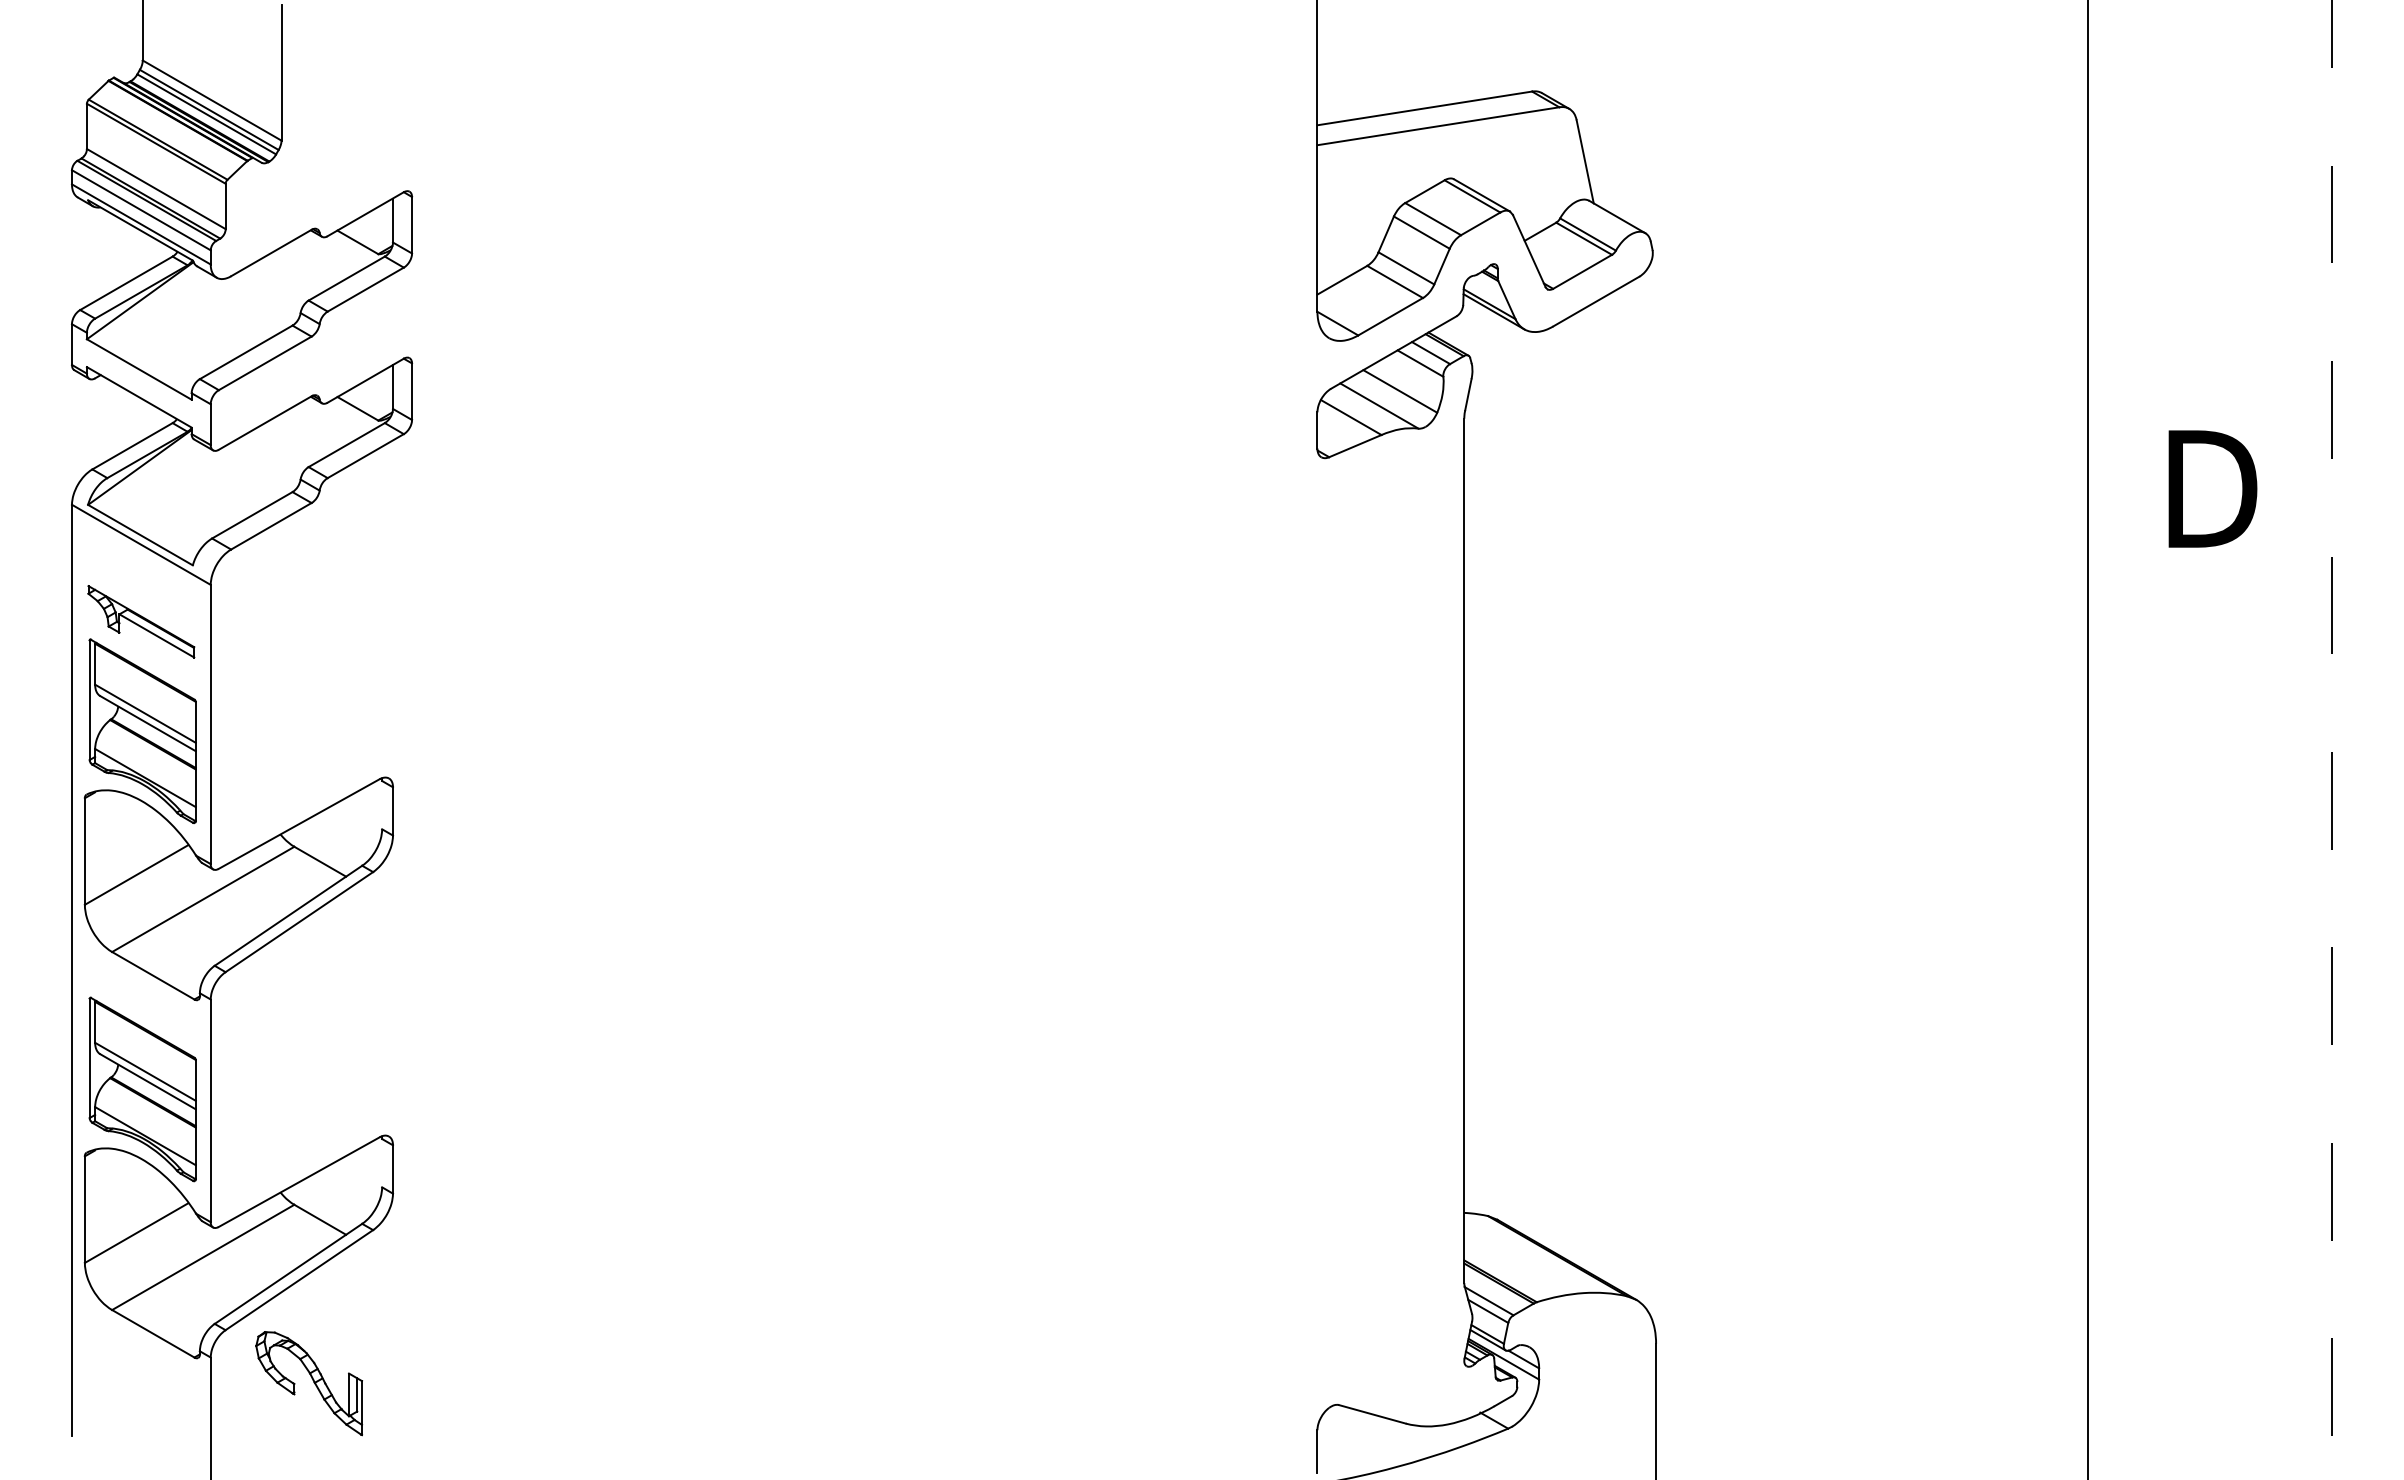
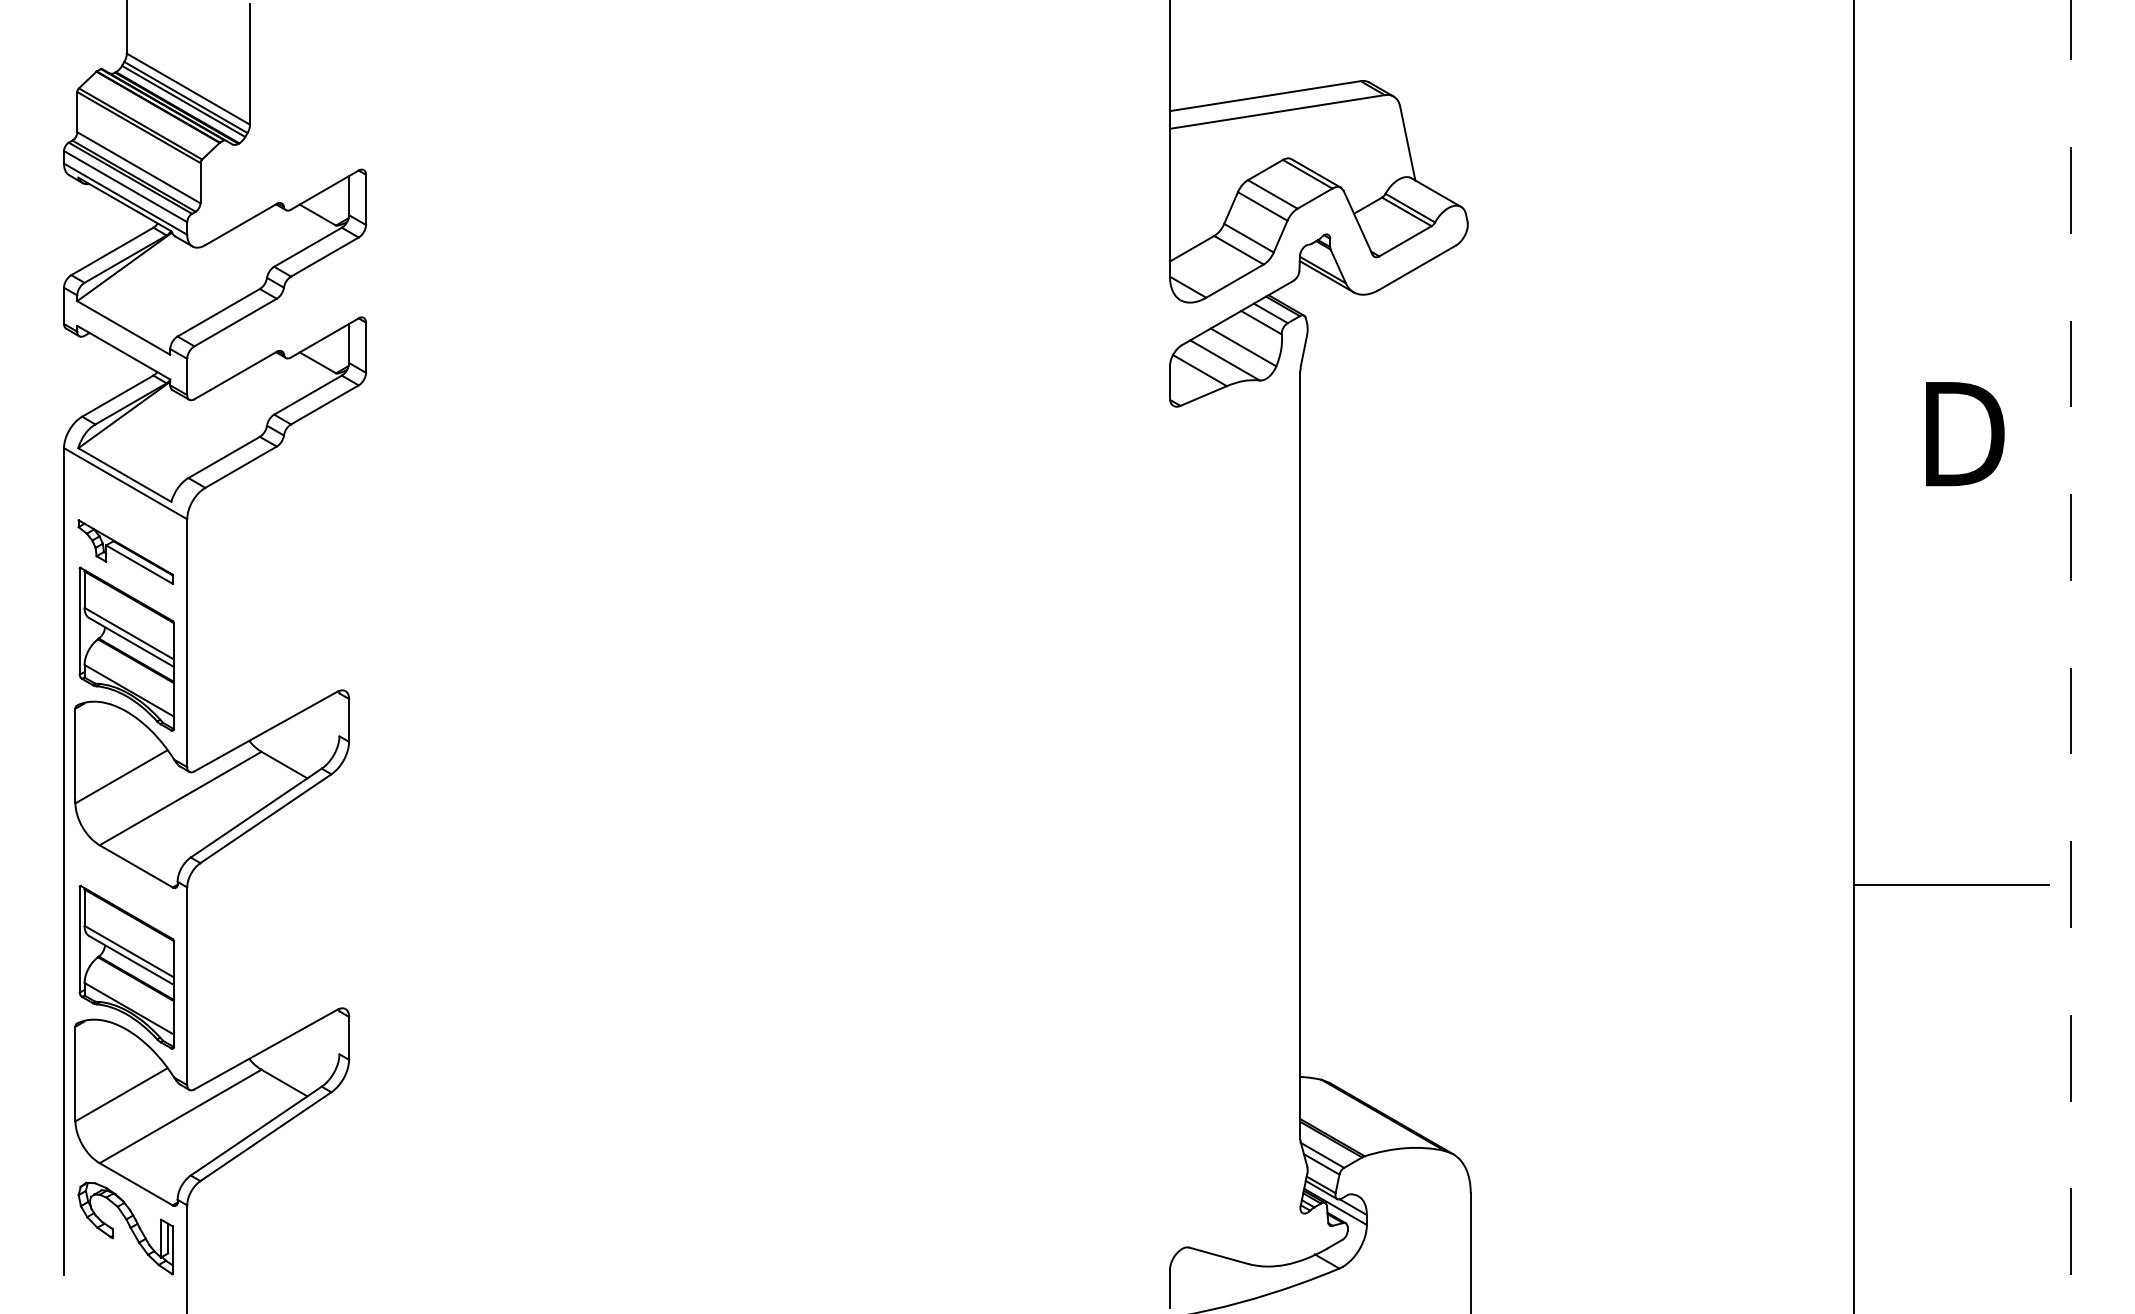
line: (2197, 996) -> (1951, 884), added
part: (309, 1383) -> (125, 1228), moved

